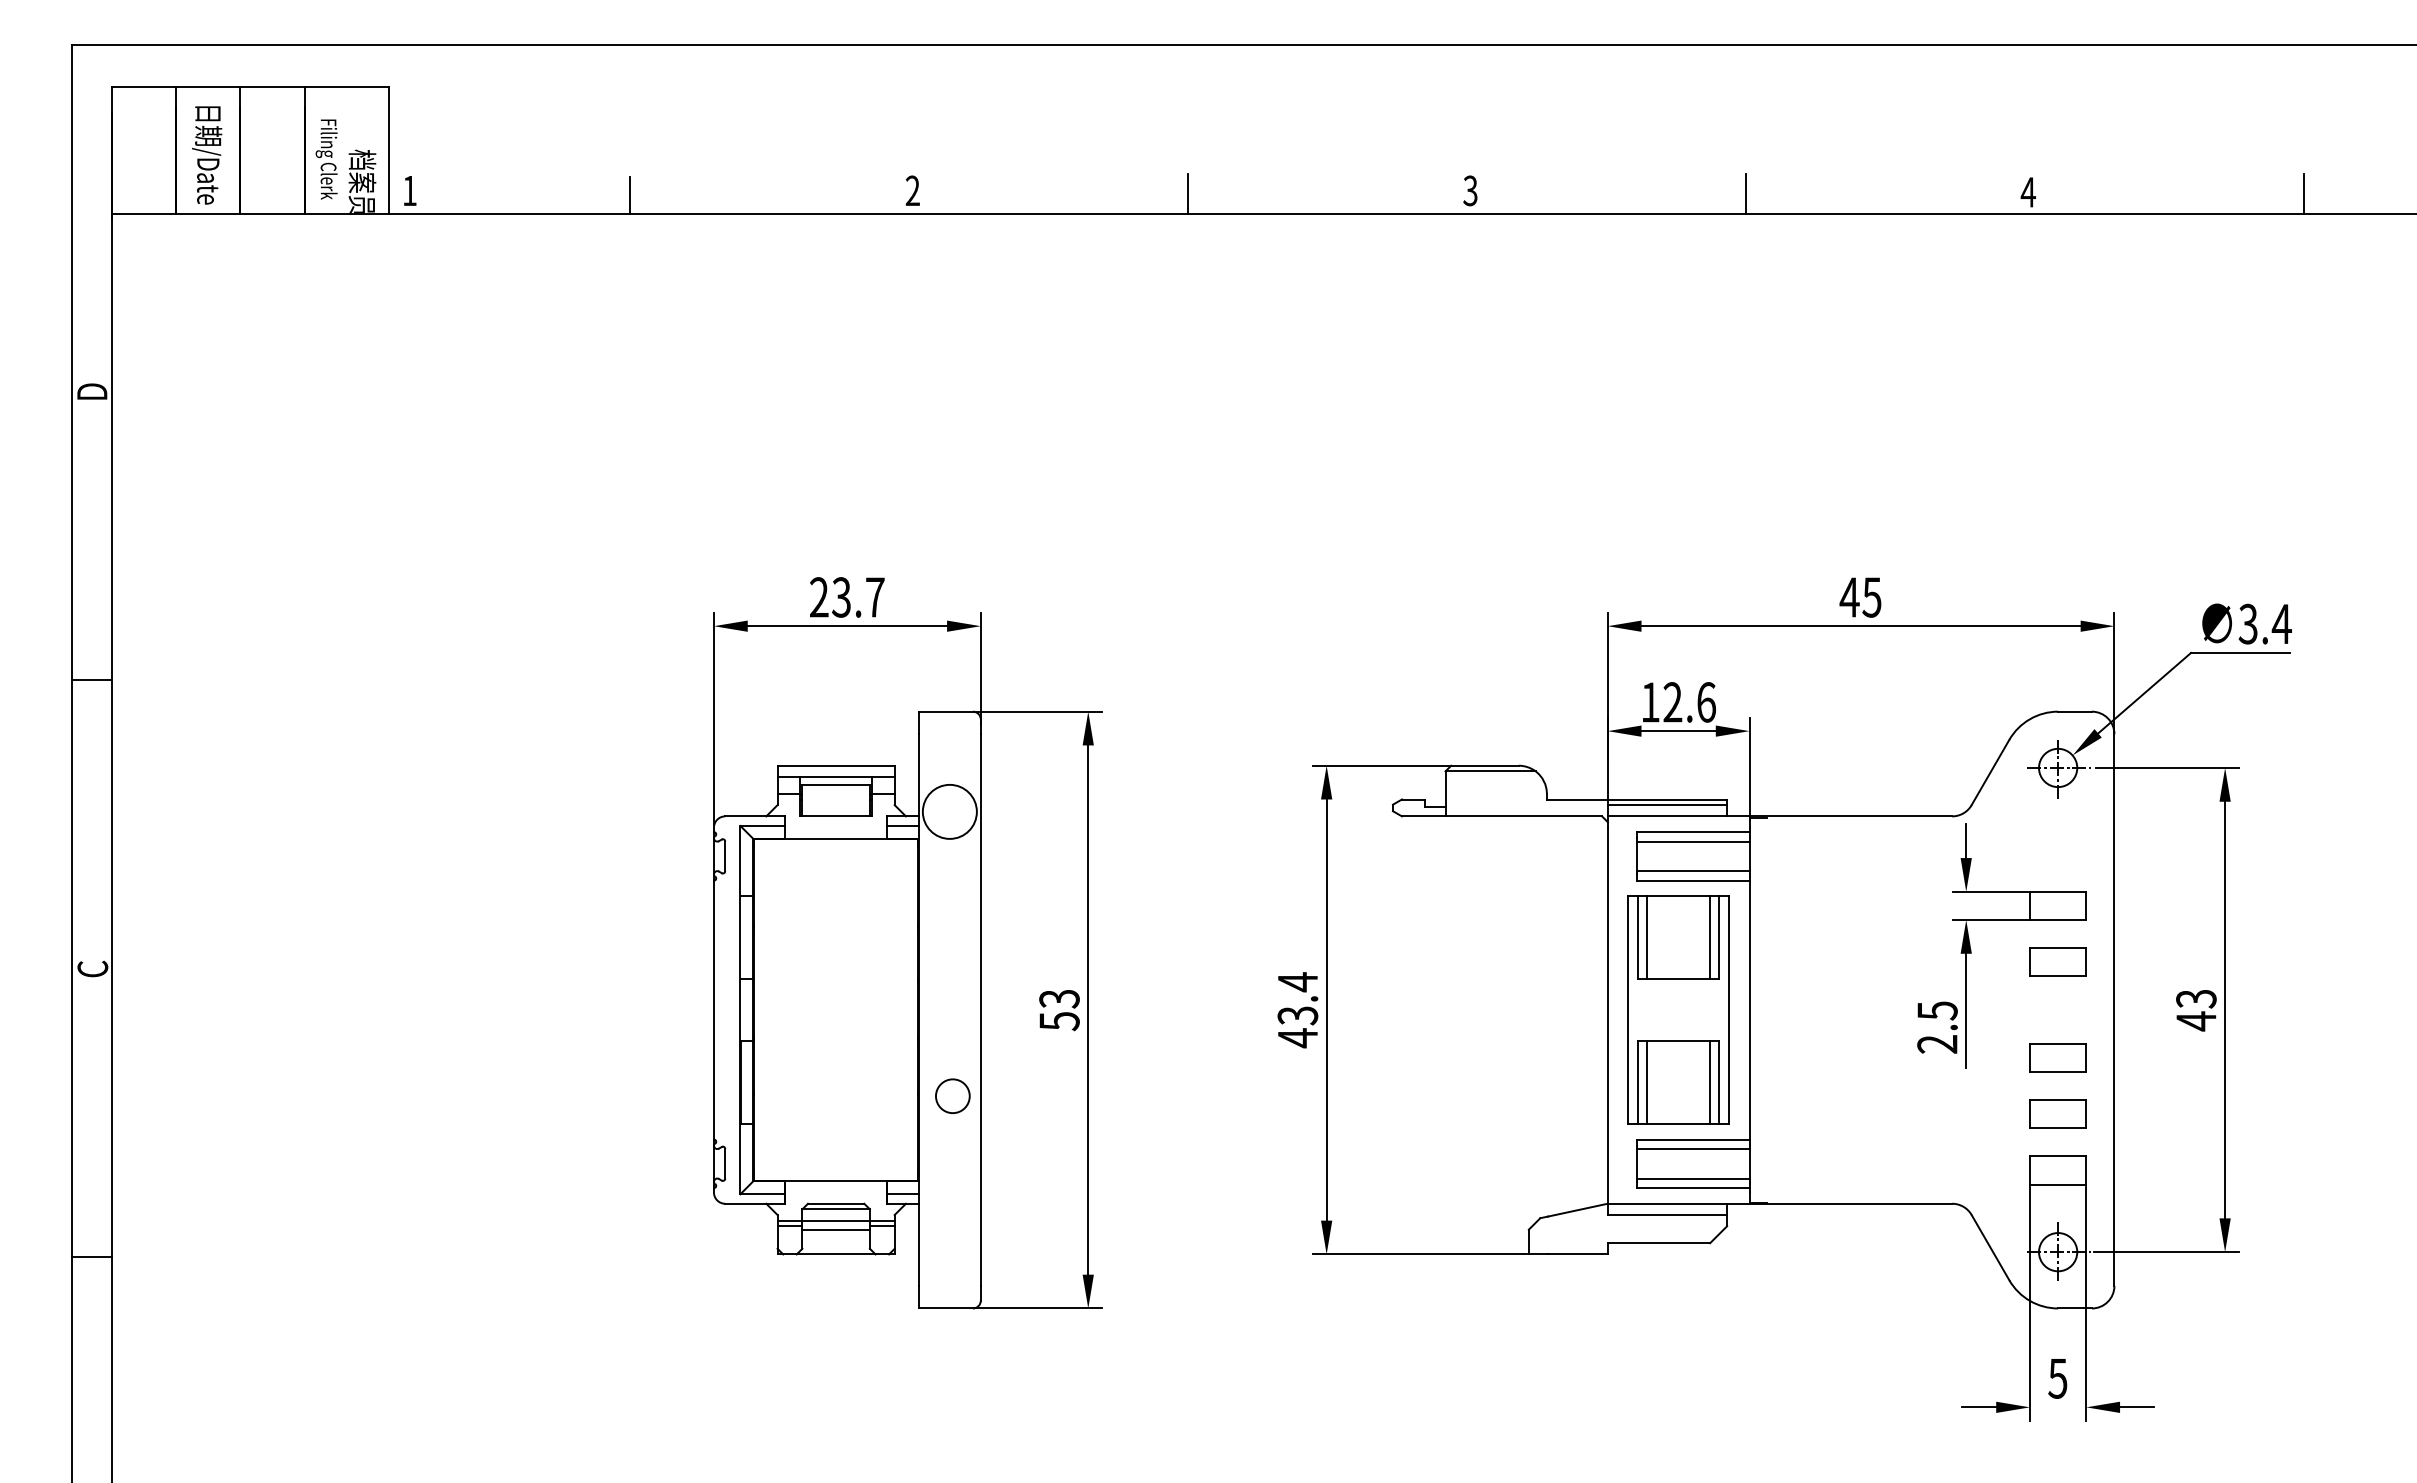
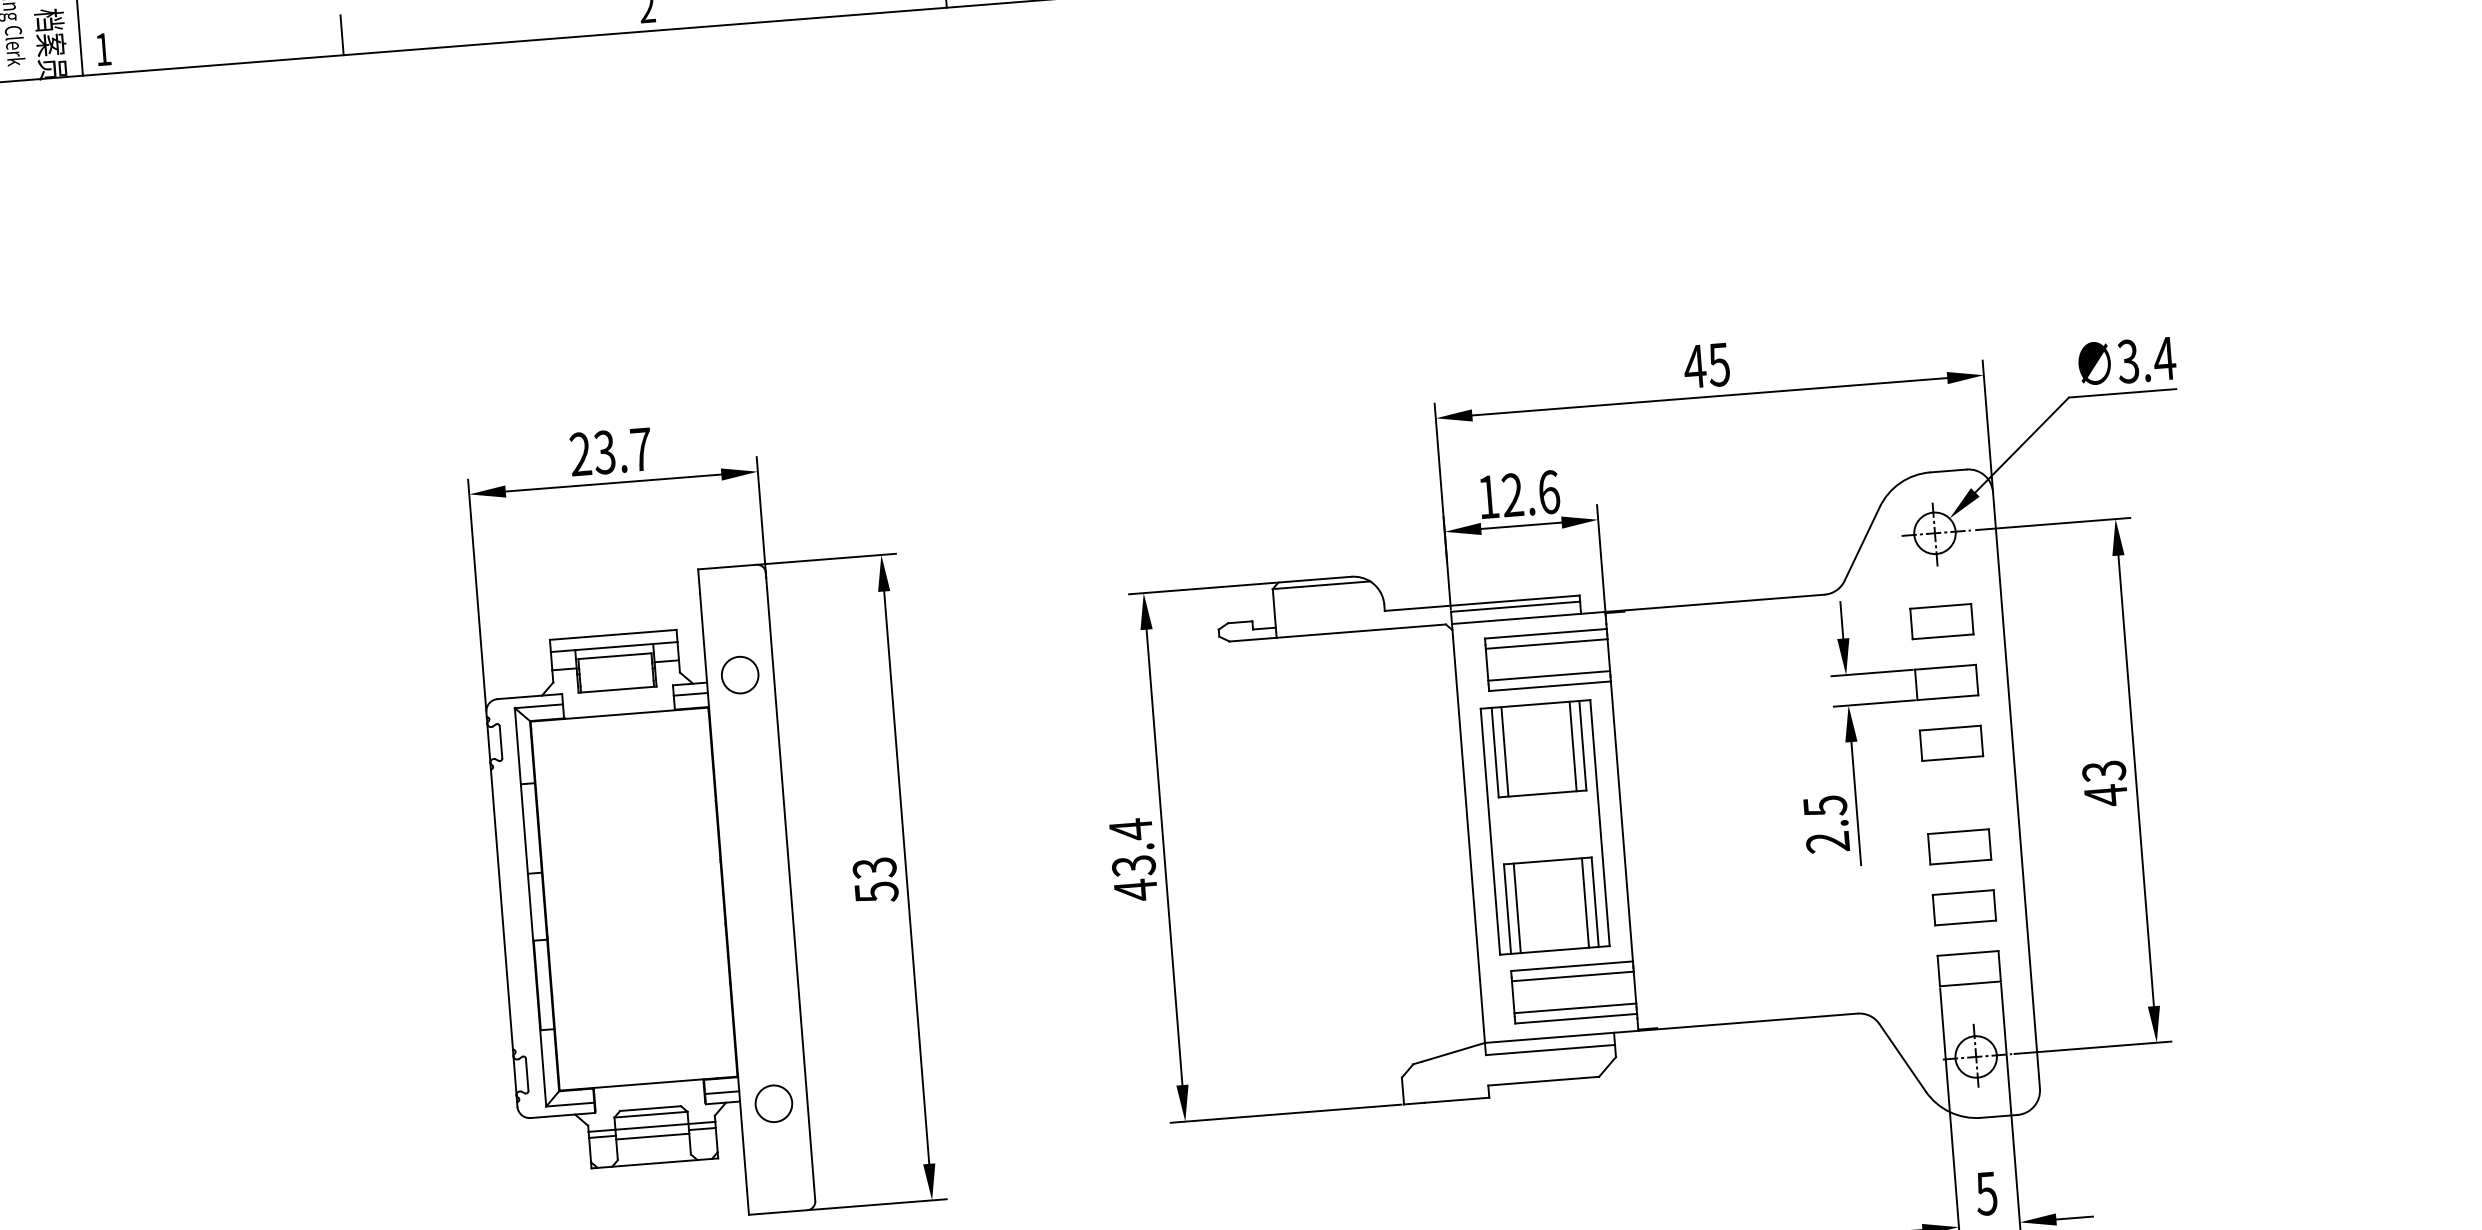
circle: (949, 811) -> (739, 674), size x0.62
part: (2057, 849) -> (1941, 621), added
circle: (952, 1095) -> (773, 1102), moved

